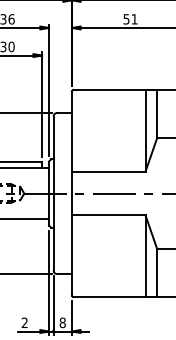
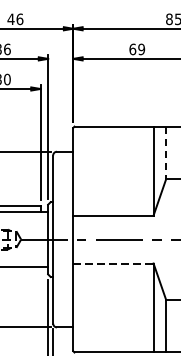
text: (130, 19) -> (137, 49), 51 -> 69
line: (157, 114) -> (166, 153), solid -> dashed
line: (108, 215) -> (113, 263), solid -> dashed

